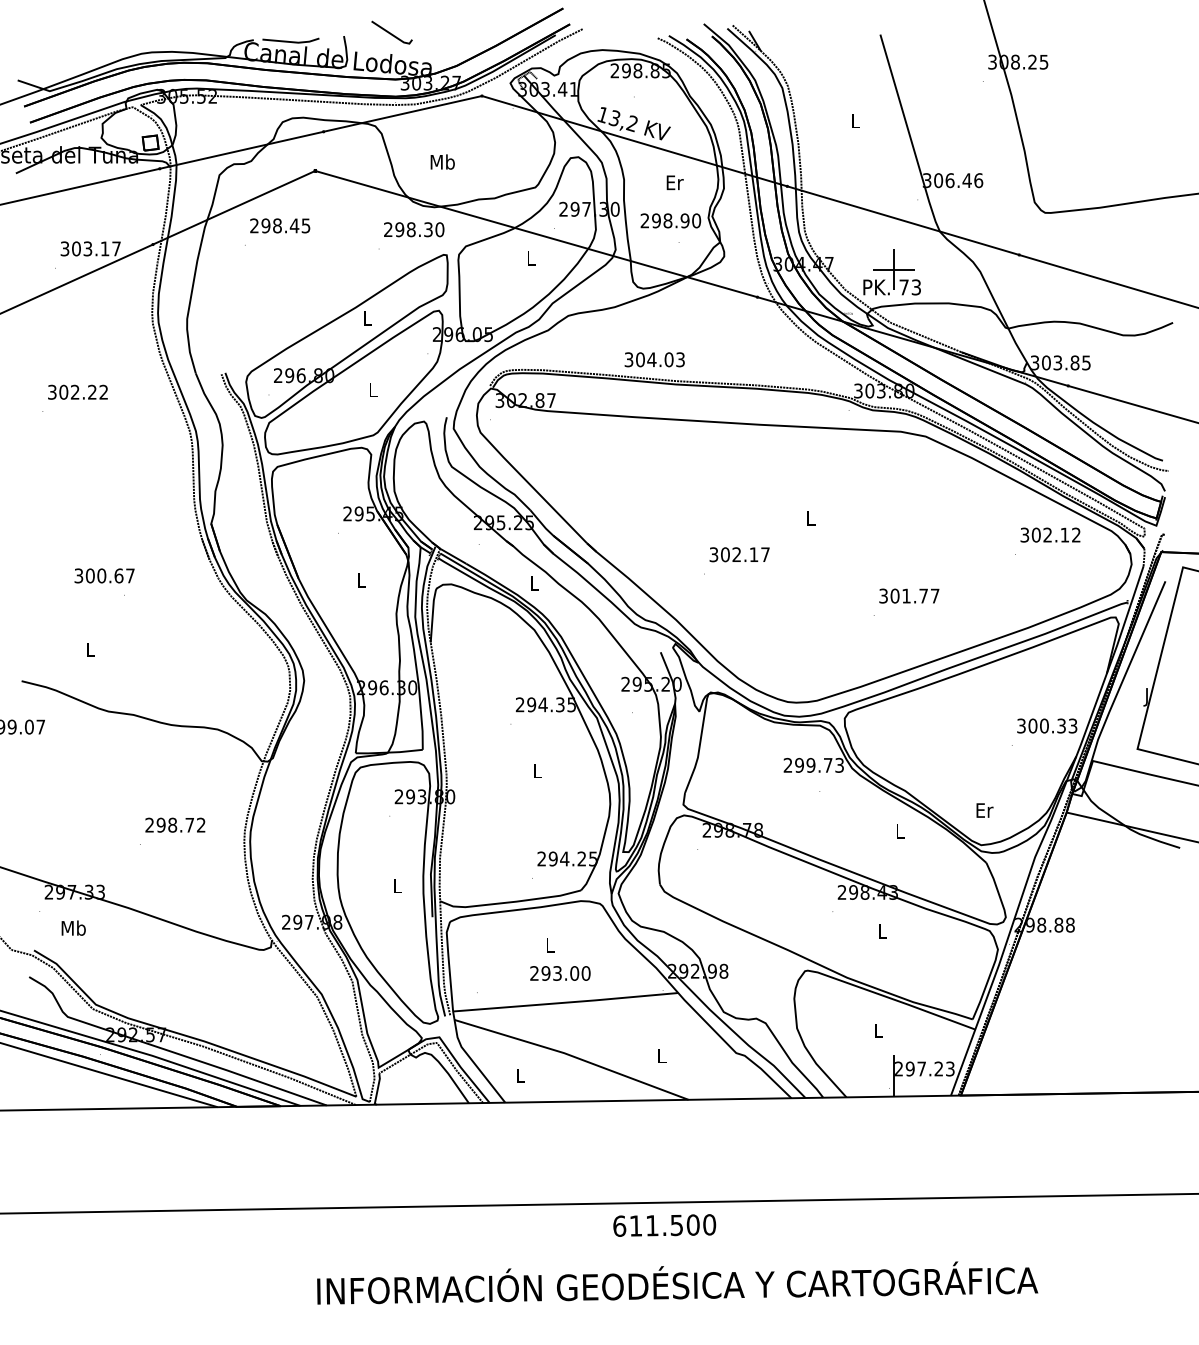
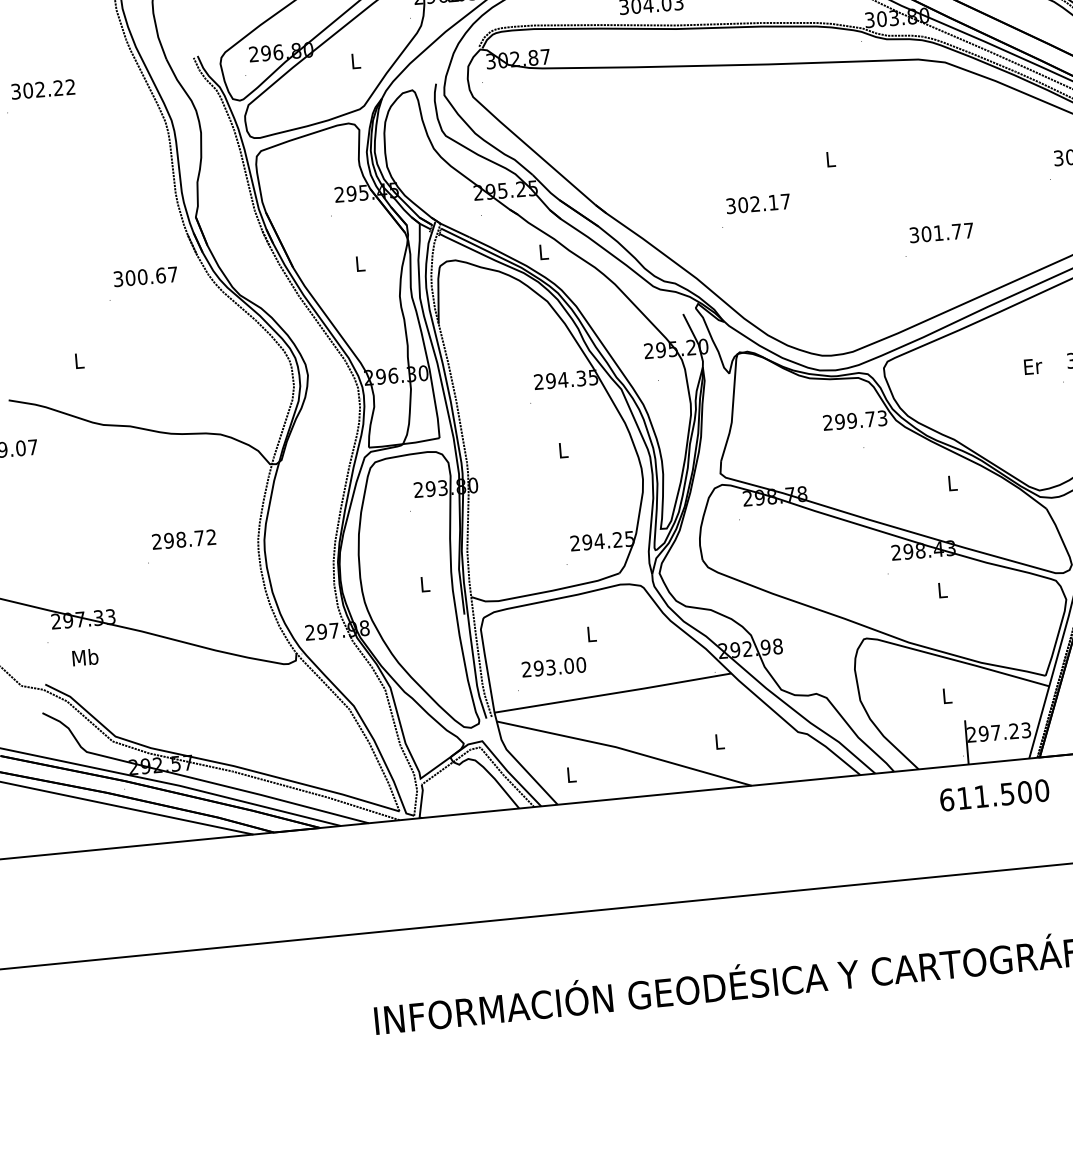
text: (104, 575) -> (145, 276), moved
text: (984, 810) -> (1032, 366), moved
text: (560, 973) -> (554, 667), moved
text: (664, 1225) -> (994, 795), moved

